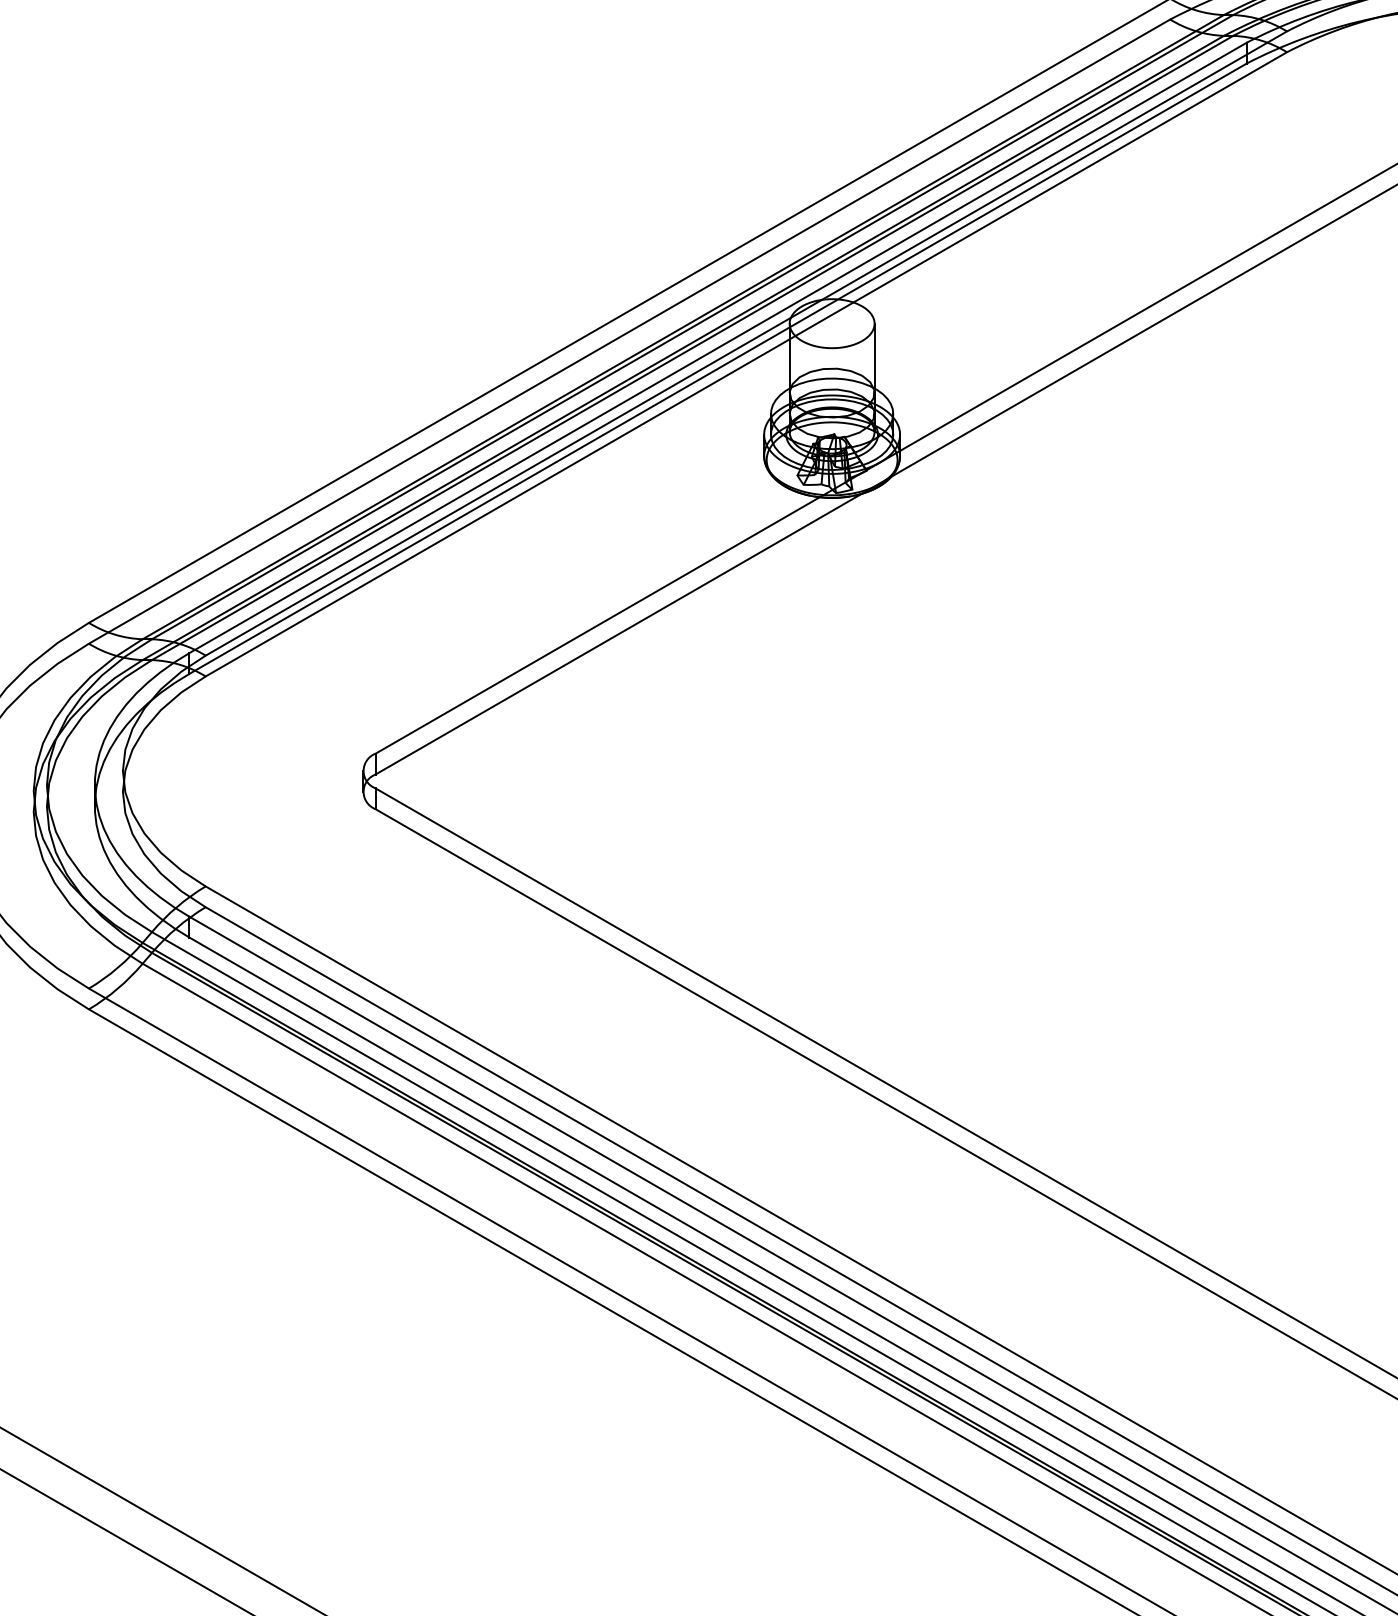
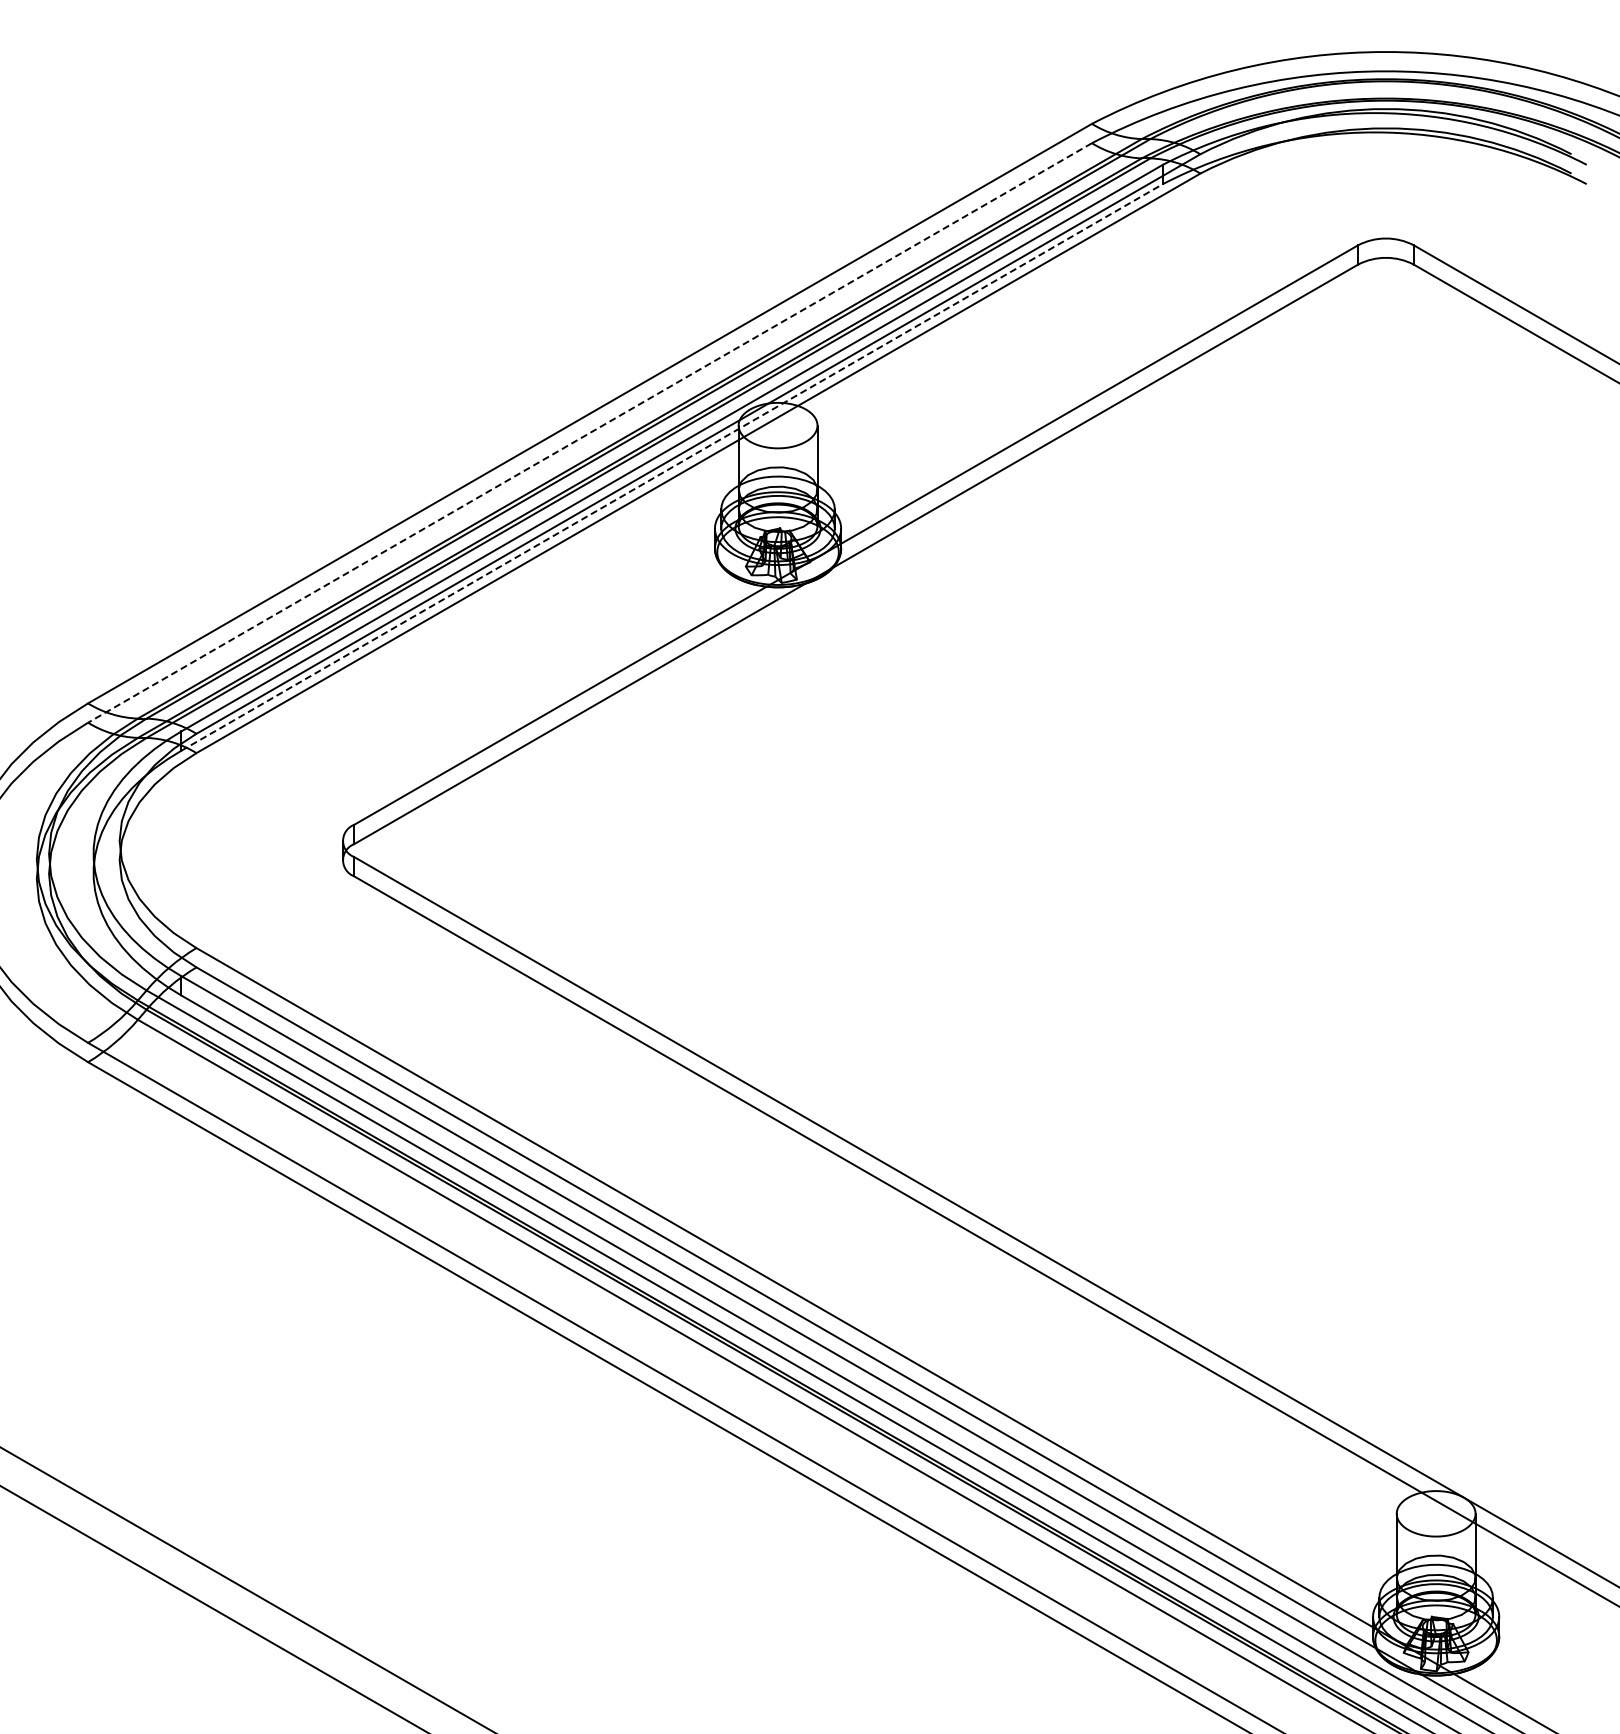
line: (630, 331) -> (590, 432), solid -> dashed
line: (718, 368) -> (672, 467), solid -> dashed

